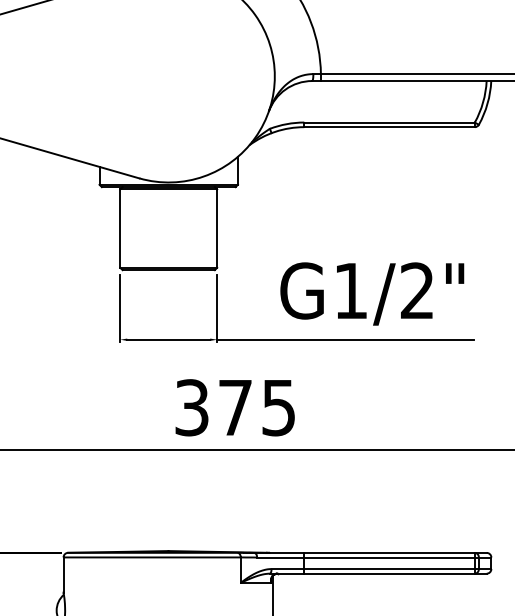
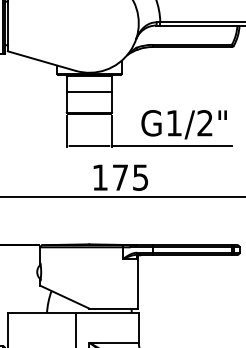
line: (166, 224) -> (88, 92), added
text: (190, 407) -> (99, 177), 375 -> 175

